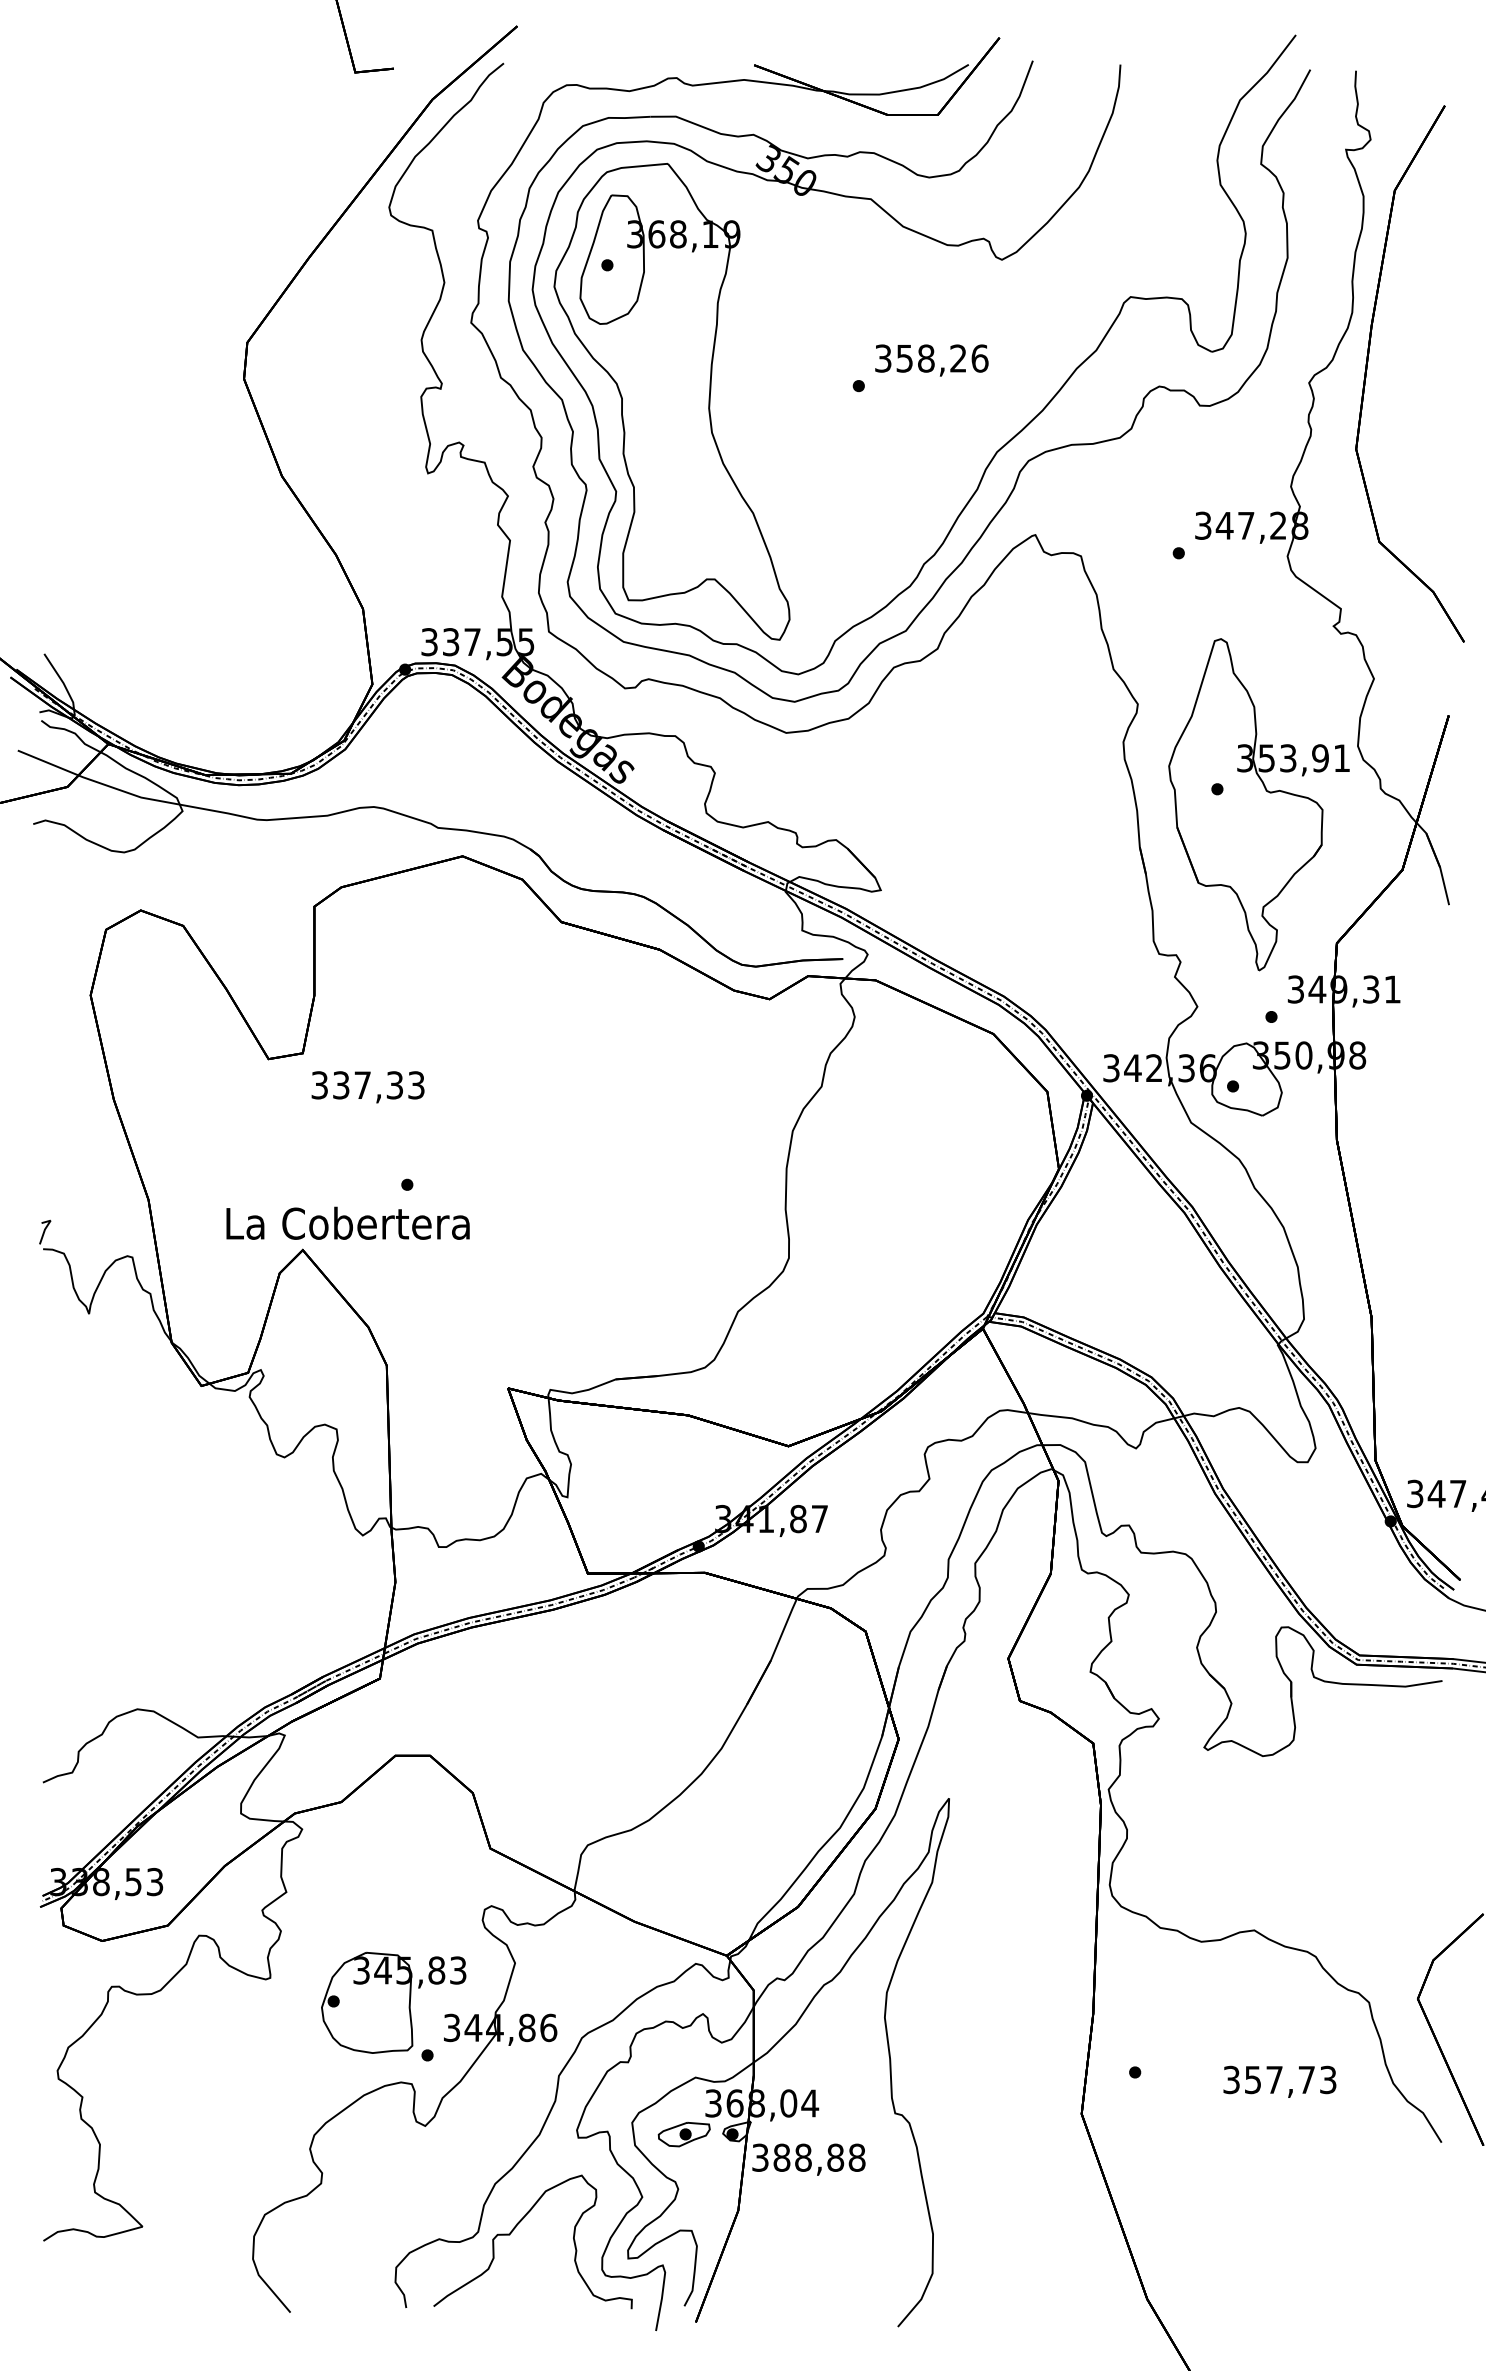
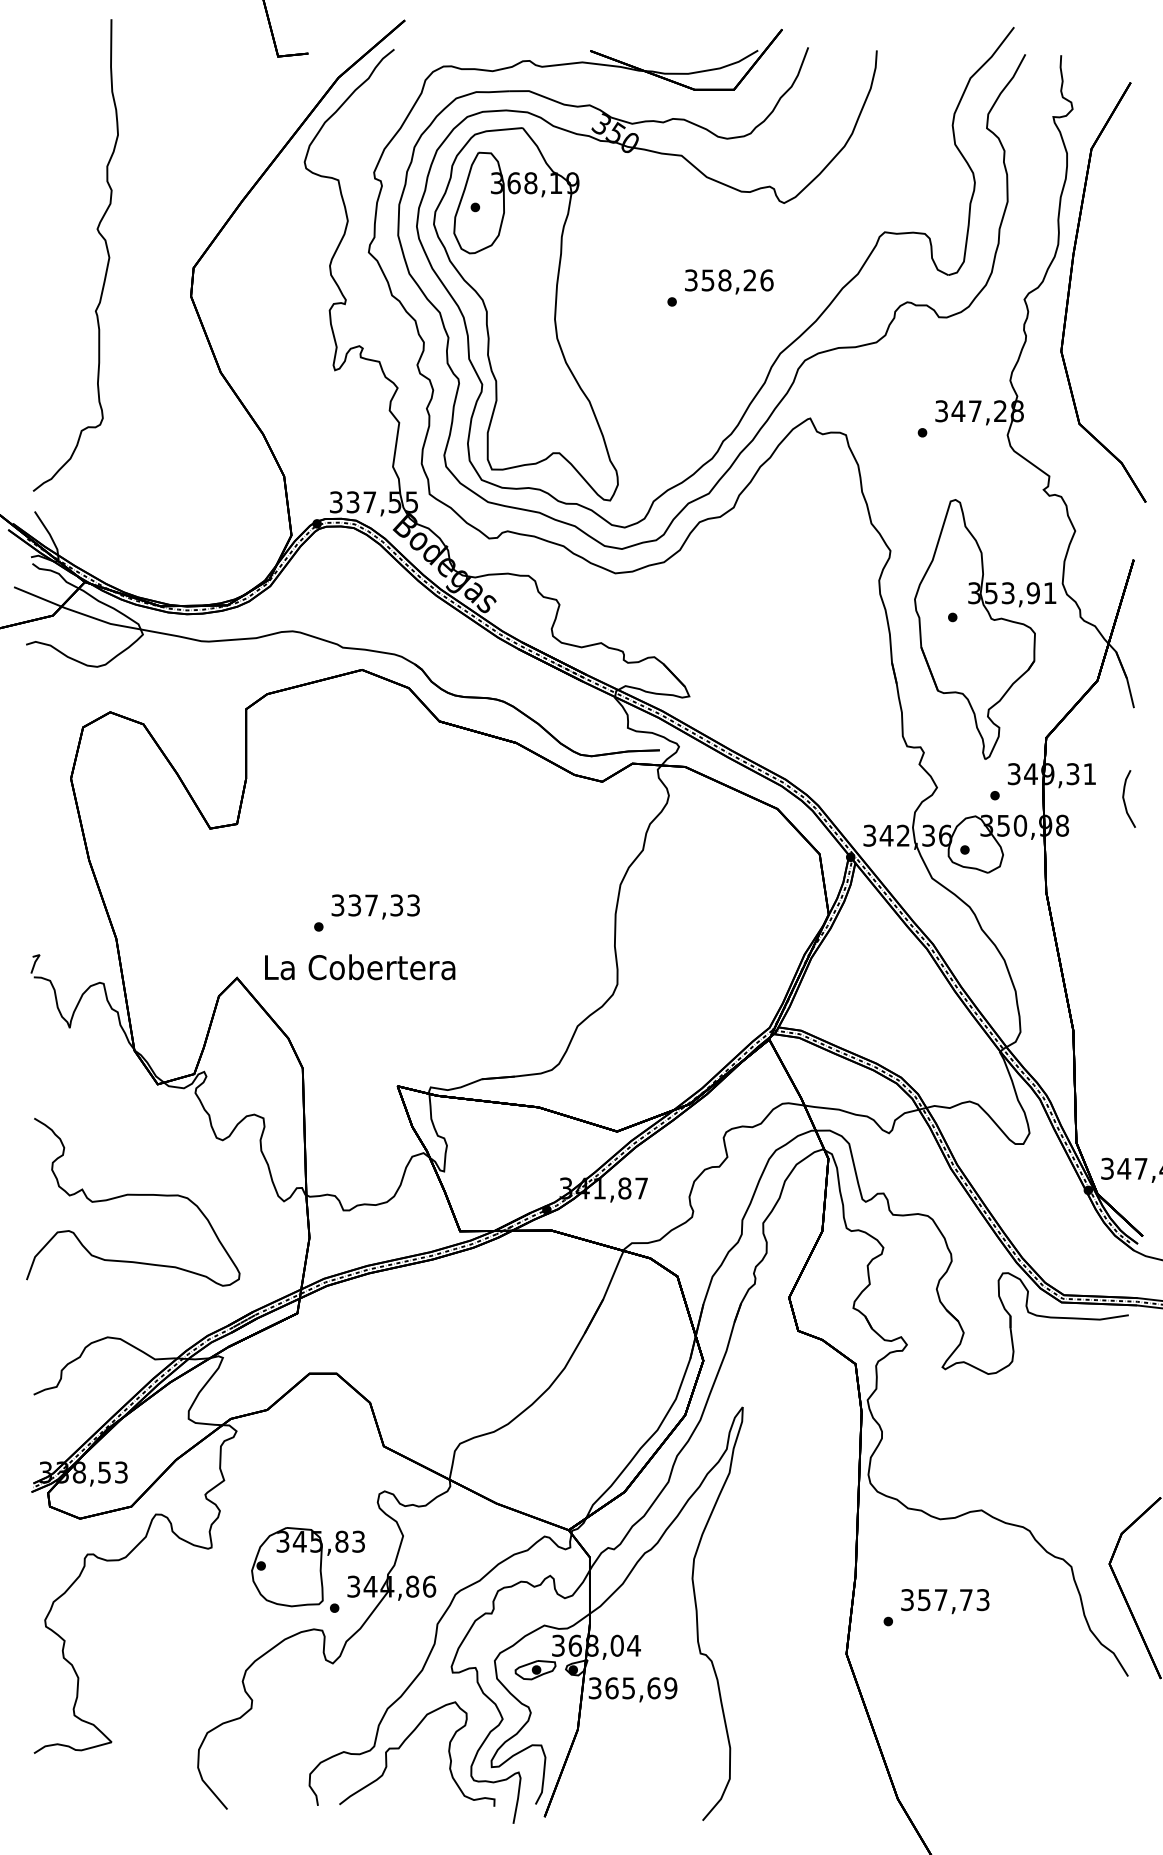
curve: (135, 316) -> (106, 247), added
curve: (1437, 1023) -> (1124, 800), added
text: (367, 1087) -> (375, 907), moved
text: (347, 1222) -> (359, 966), moved
curve: (169, 1527) -> (132, 1195), added
text: (1279, 2081) -> (944, 1601), moved
text: (819, 2157) -> (641, 1688), 388,88 -> 365,69

